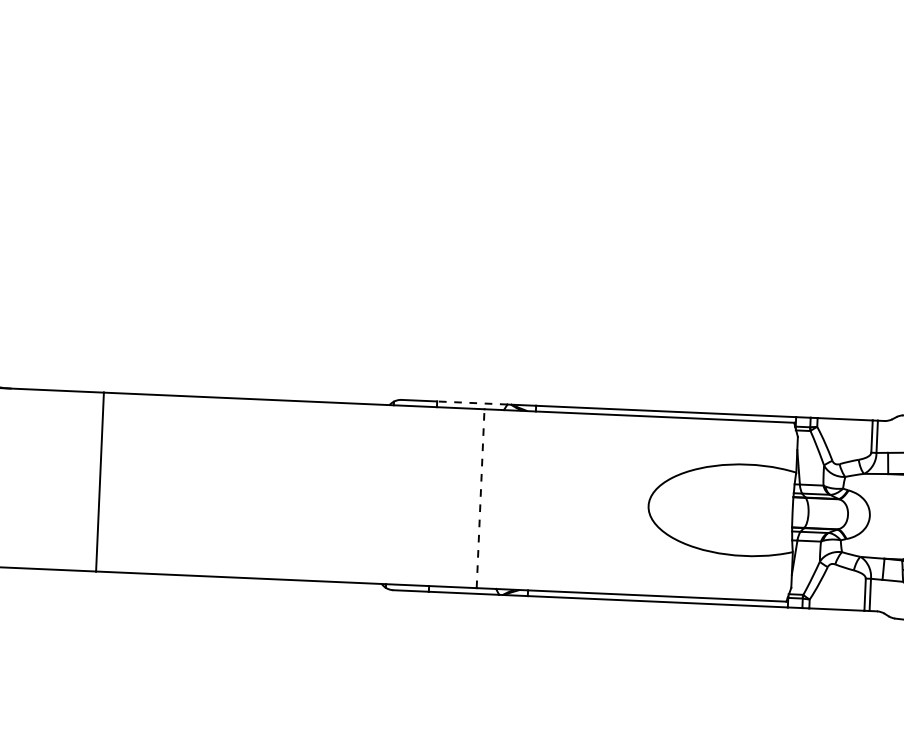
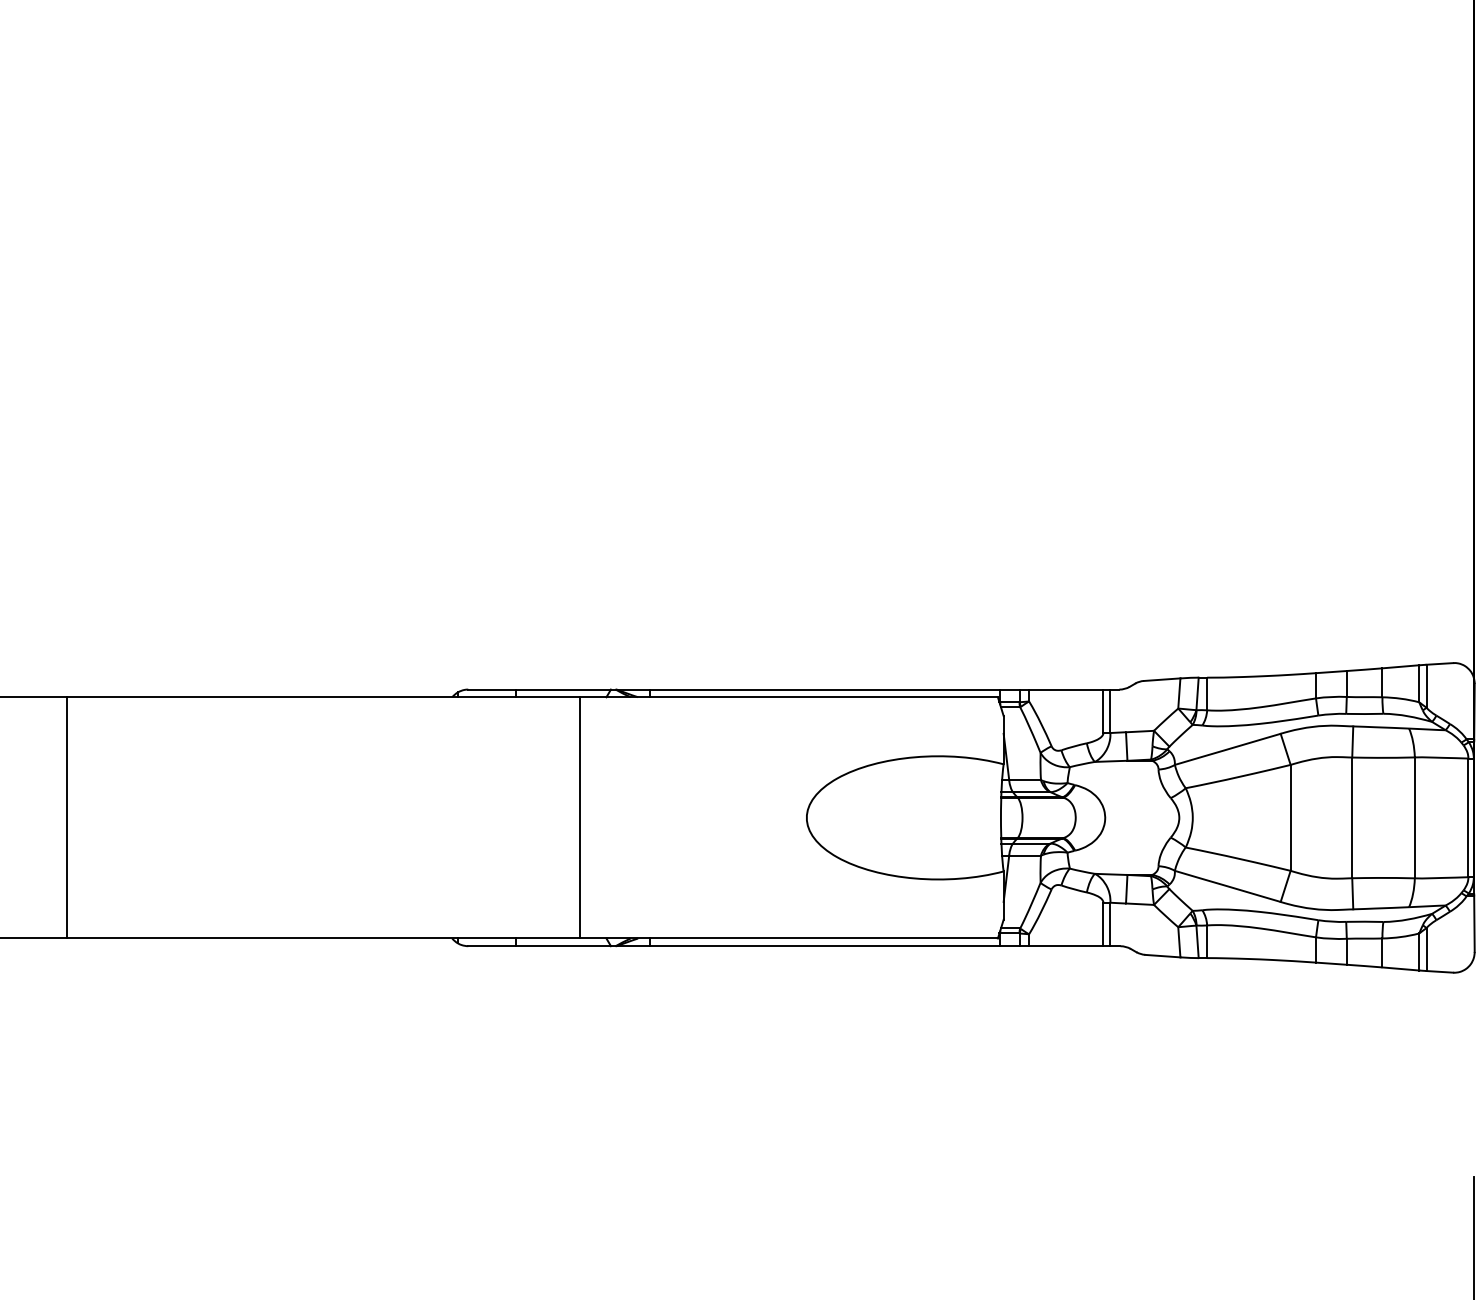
line: (472, 402) -> (563, 689), dashed -> solid
line: (480, 498) -> (580, 817), dashed -> solid

